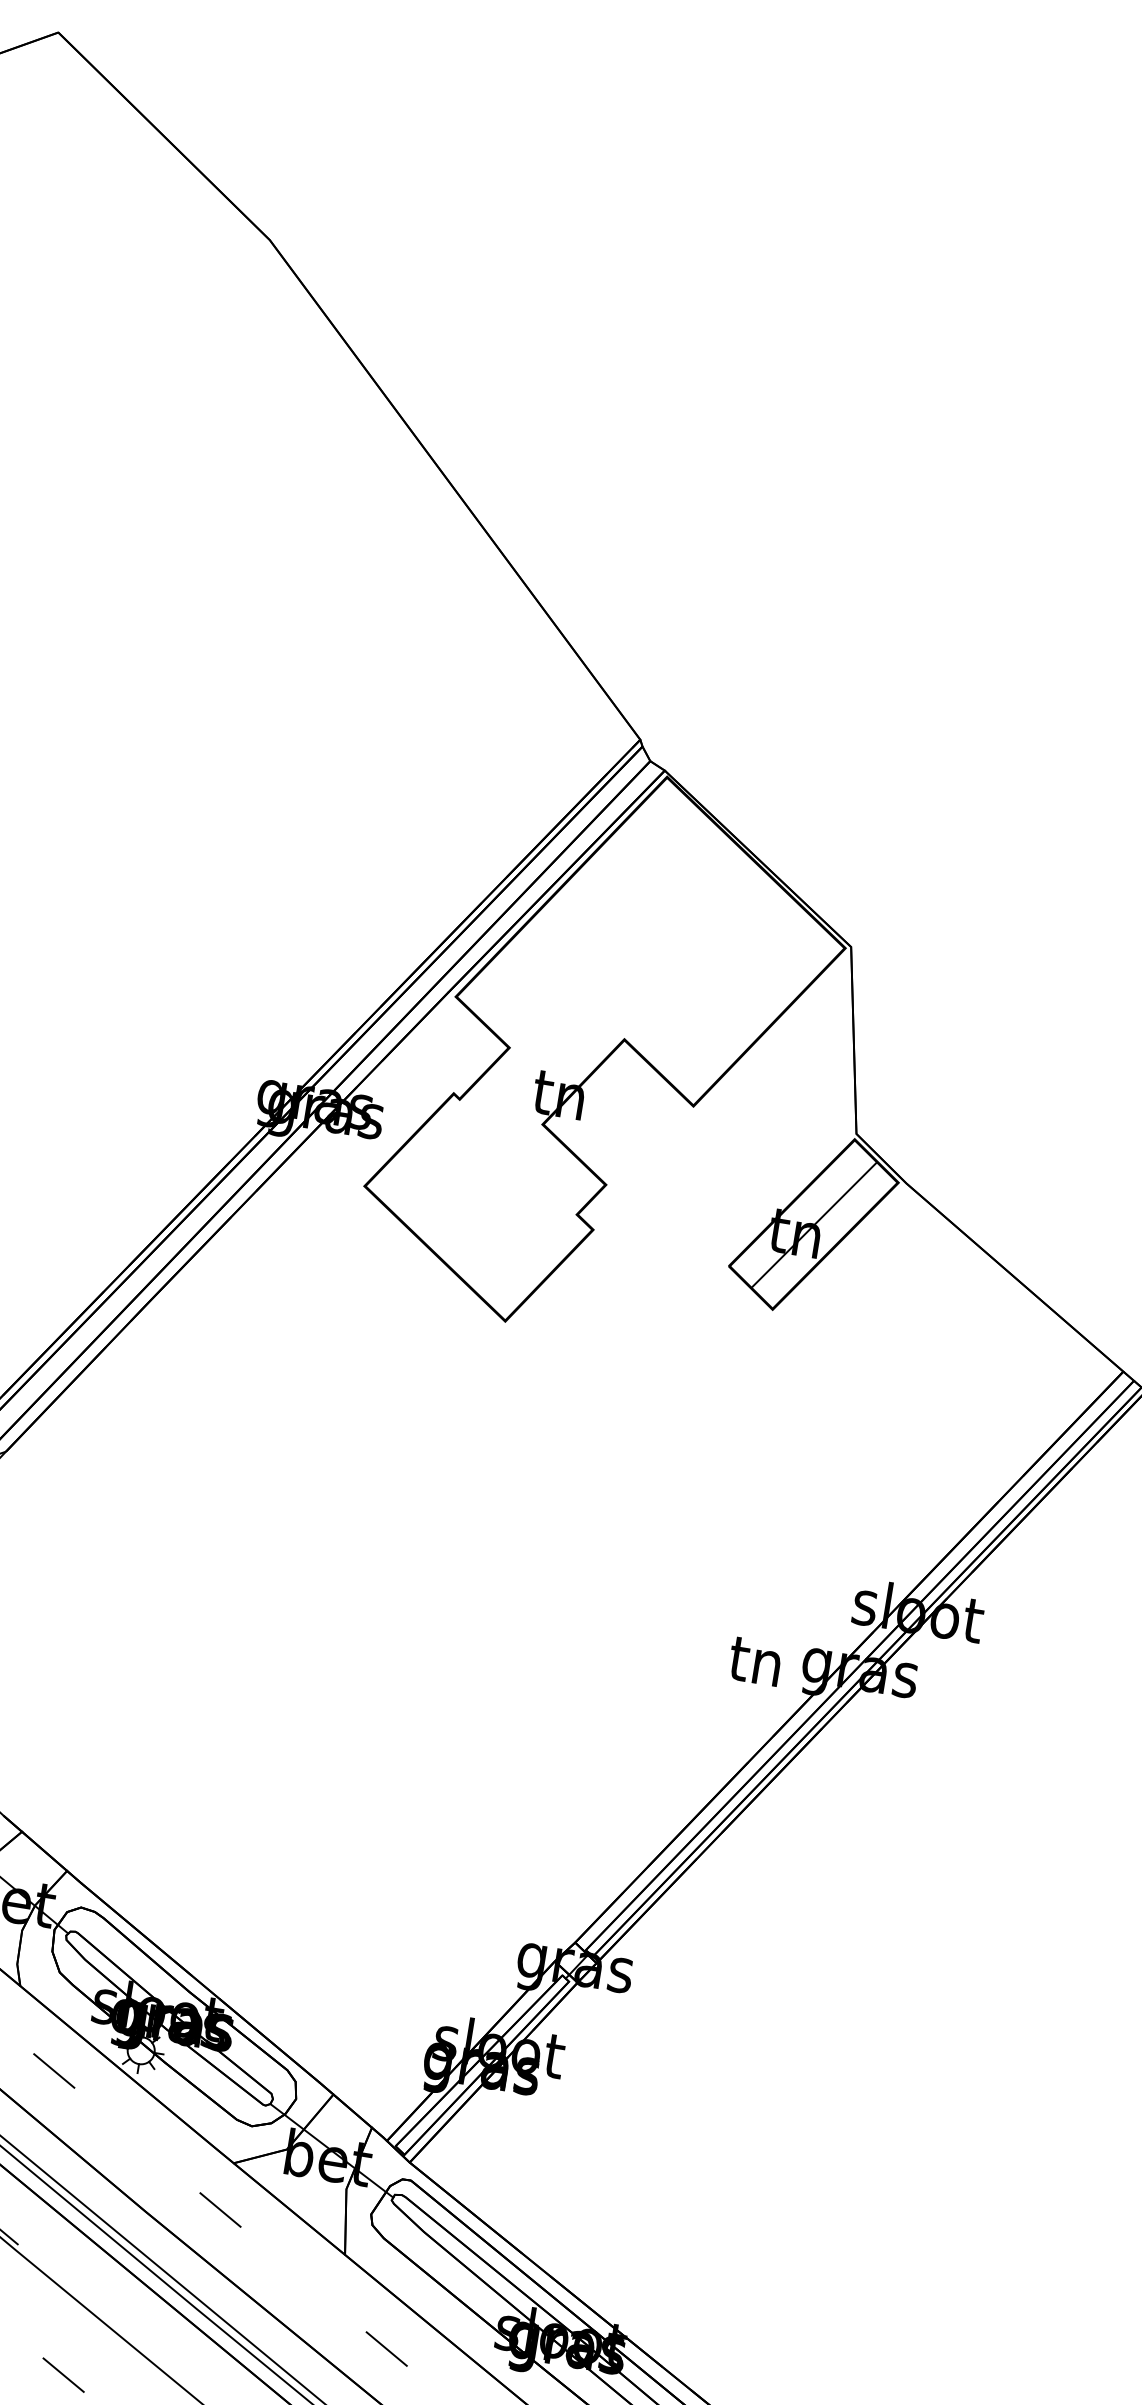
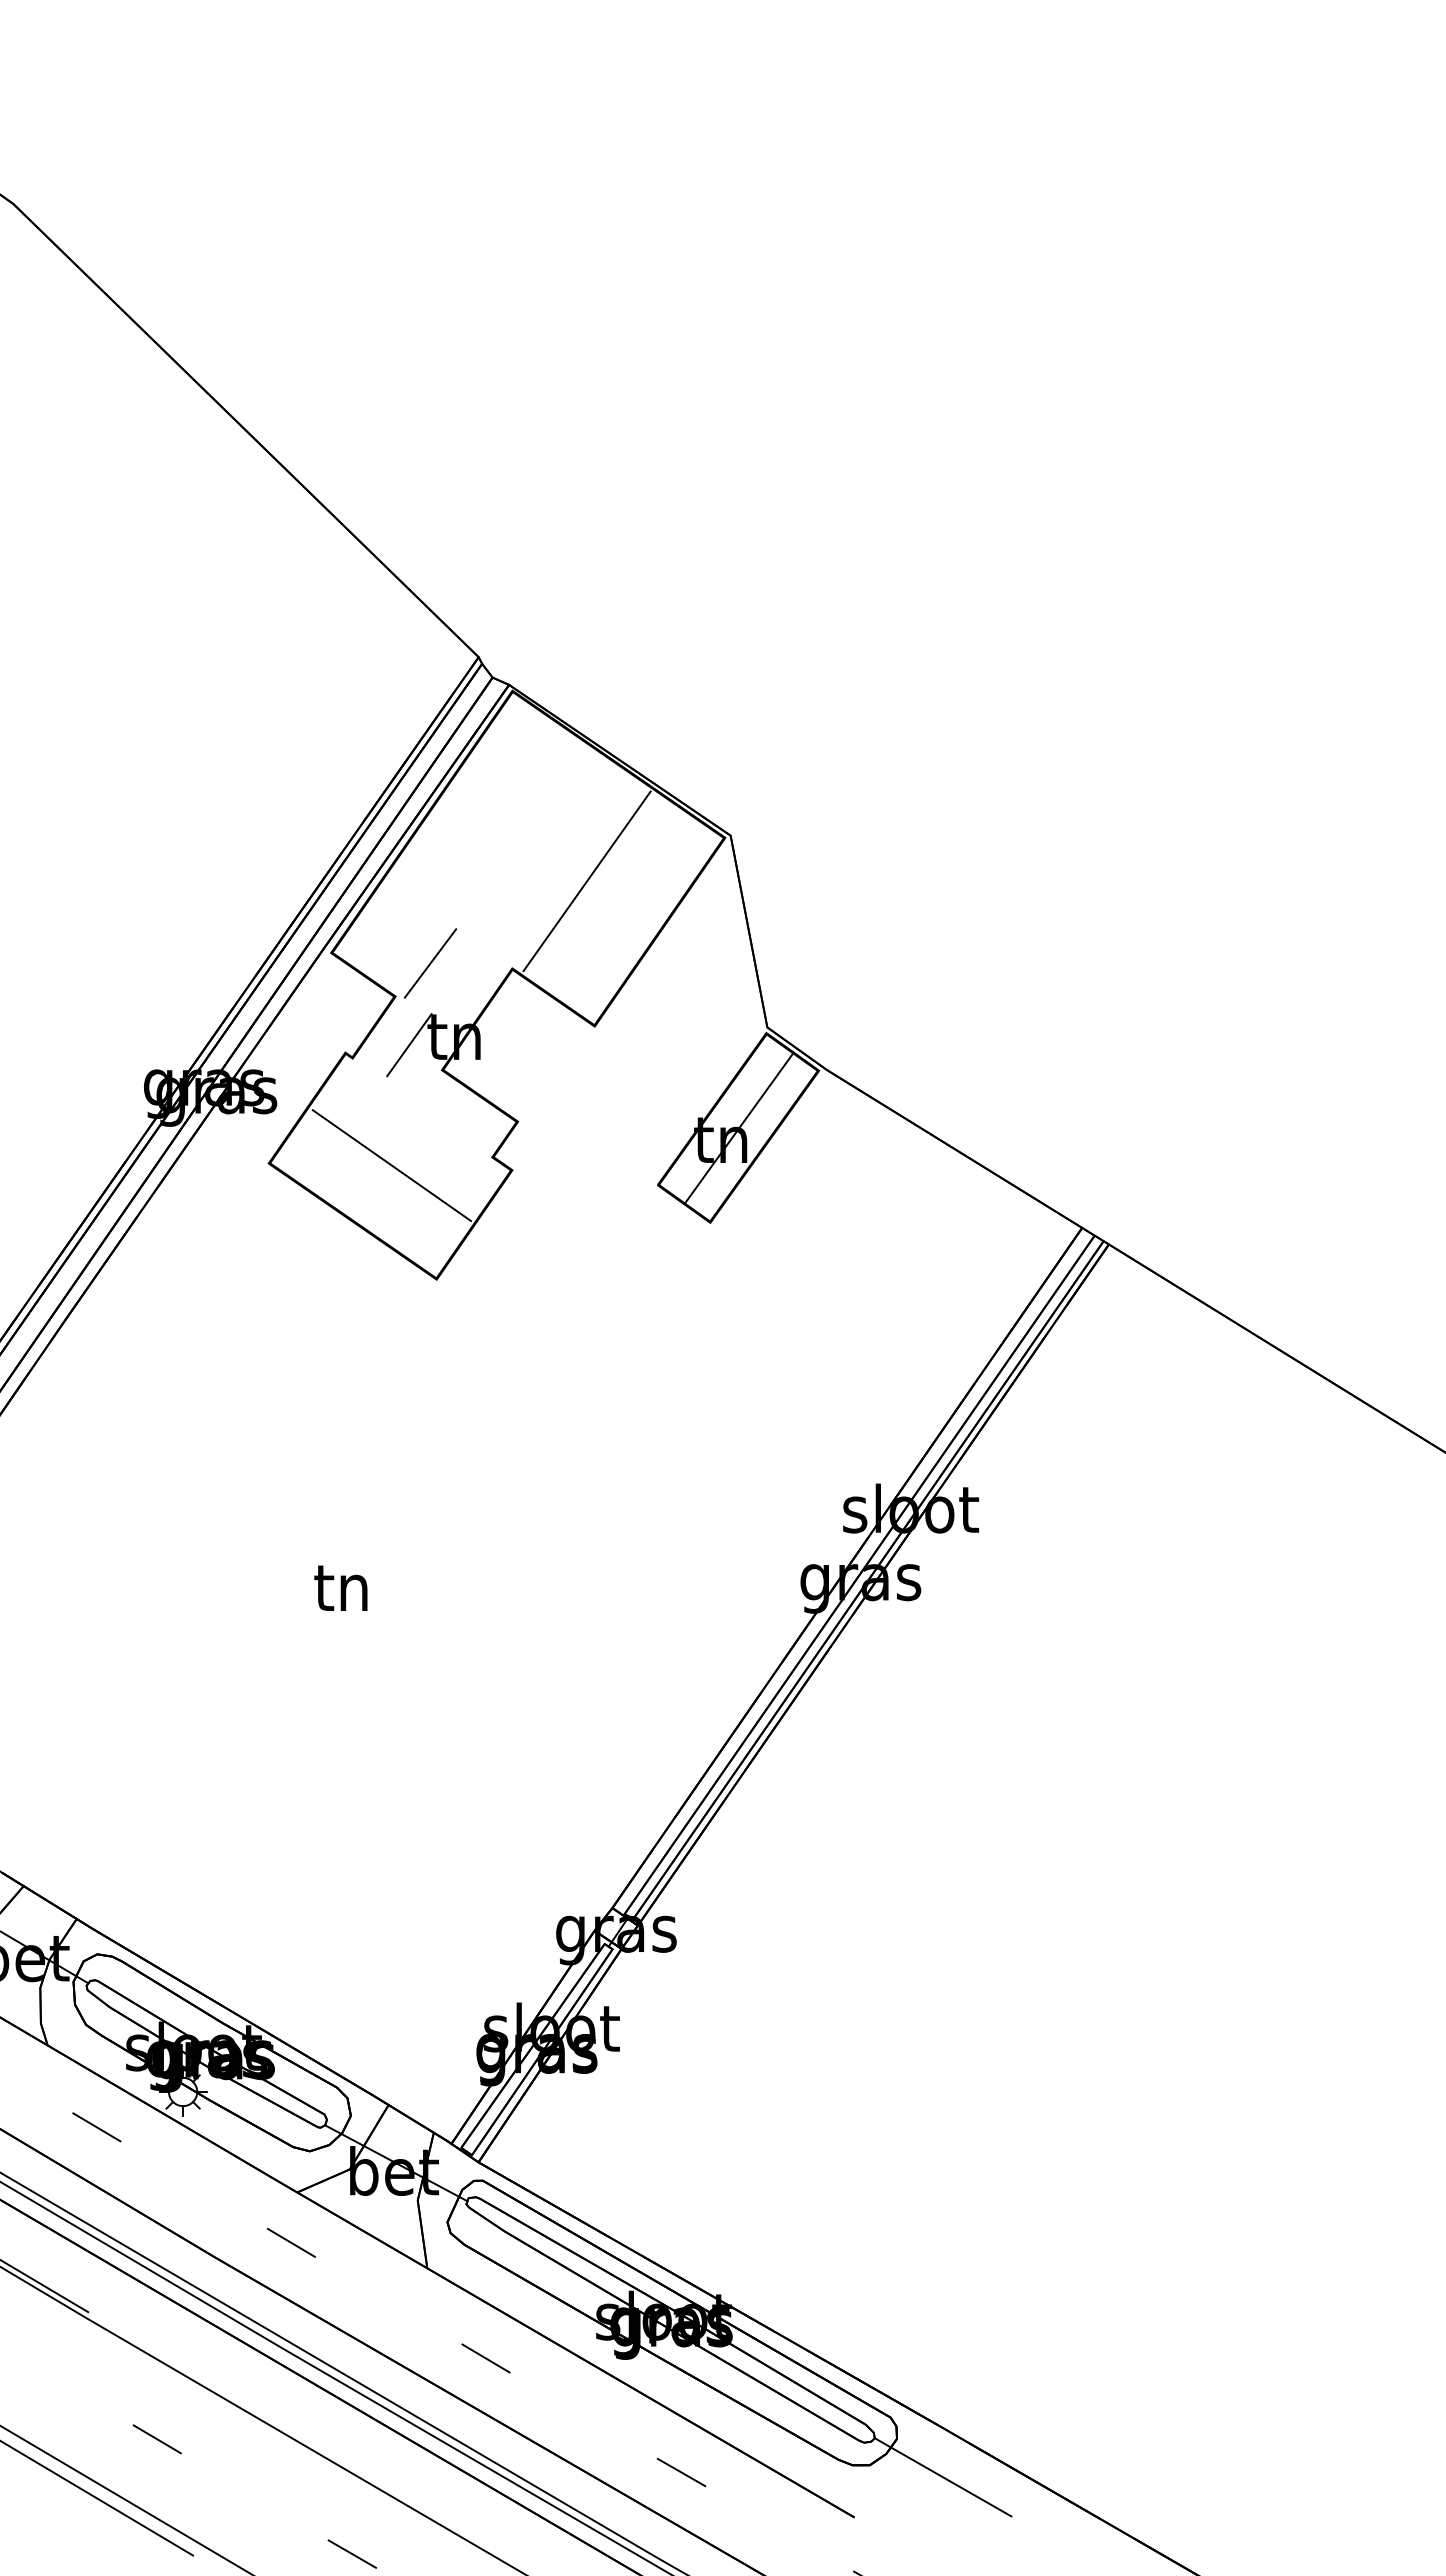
line: (707, 968) -> (586, 881), added
line: (547, 1021) -> (430, 963), added
line: (515, 1096) -> (409, 1045), added
line: (480, 1206) -> (391, 1165), added
text: (754, 1660) -> (340, 1587), moved

